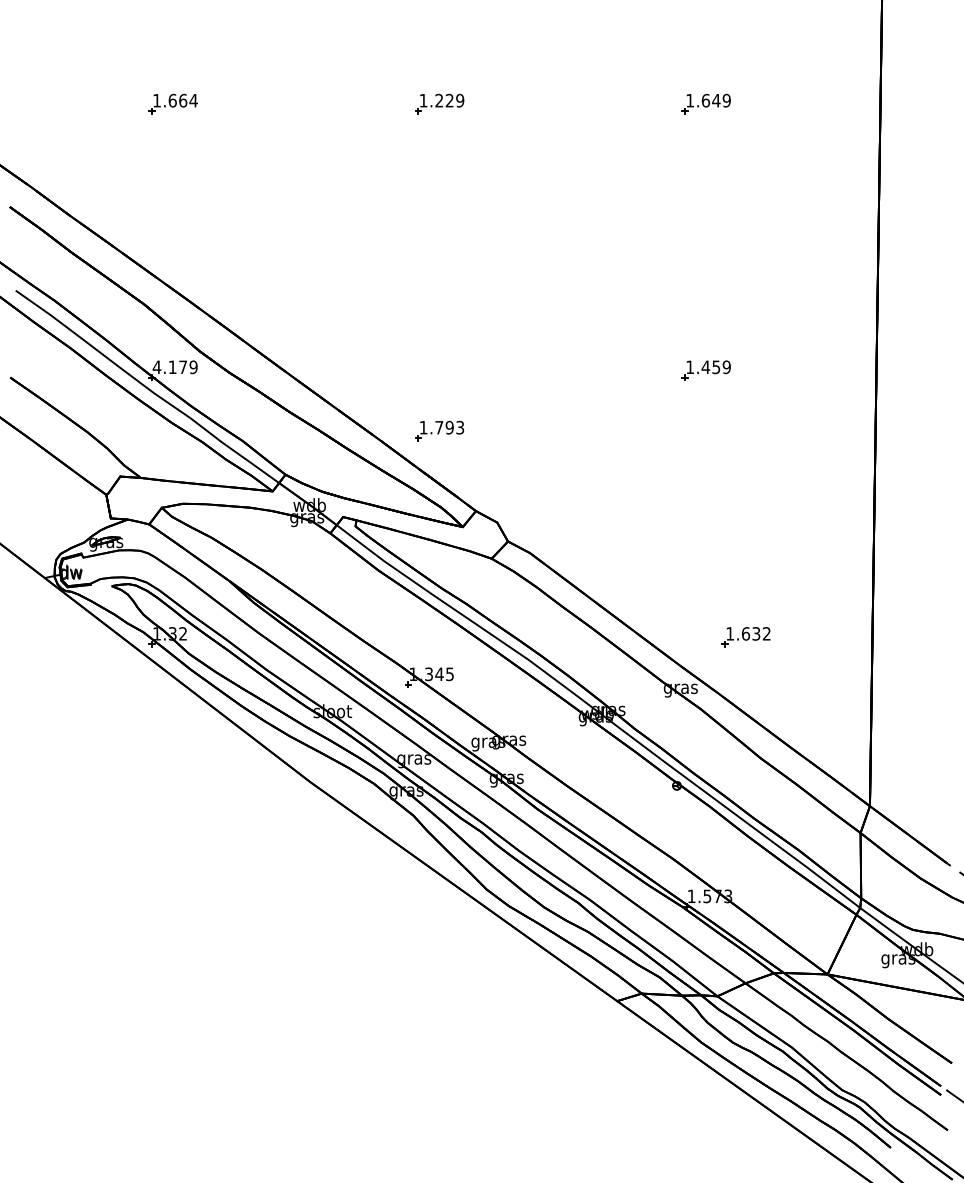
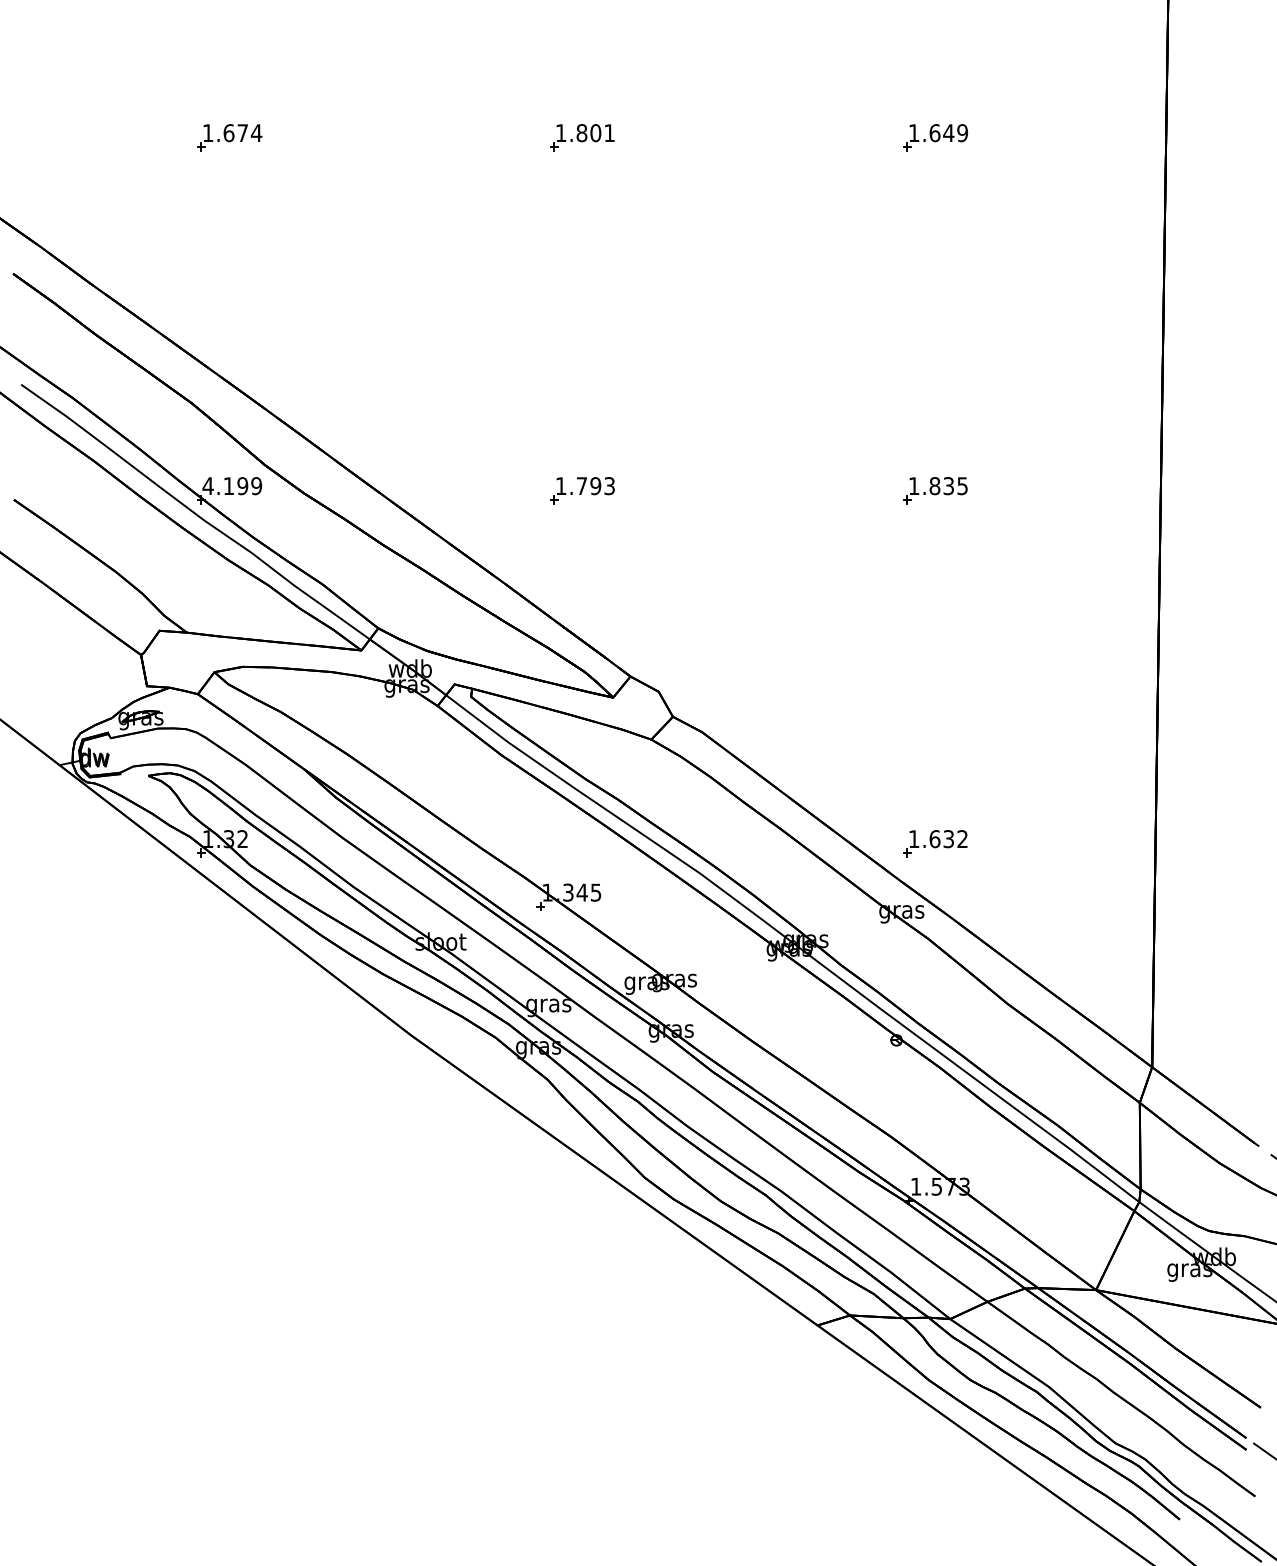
text: (182, 100) -> (242, 133), 1.664 -> 1.674
text: (449, 100) -> (595, 133), 1.229 -> 1.801
text: (182, 367) -> (242, 486), 4.179 -> 4.199
text: (716, 367) -> (948, 486), 1.459 -> 1.835
part: (439, 431) -> (582, 490), moved
part: (746, 637) -> (935, 843), moved

